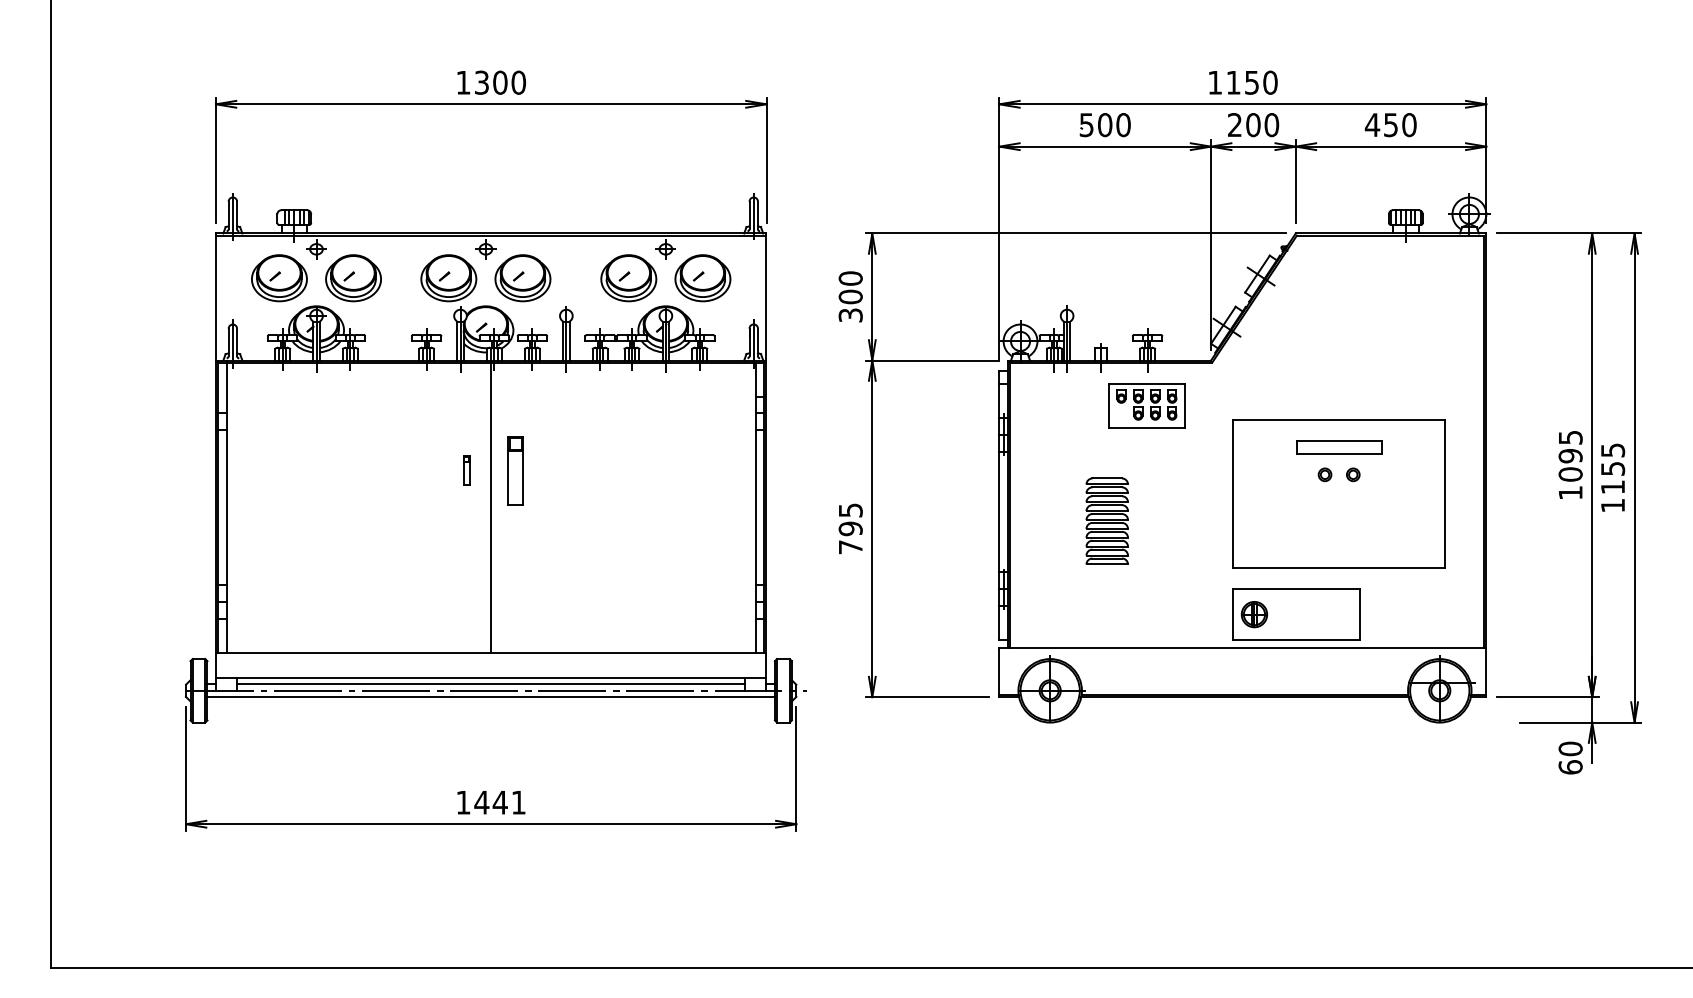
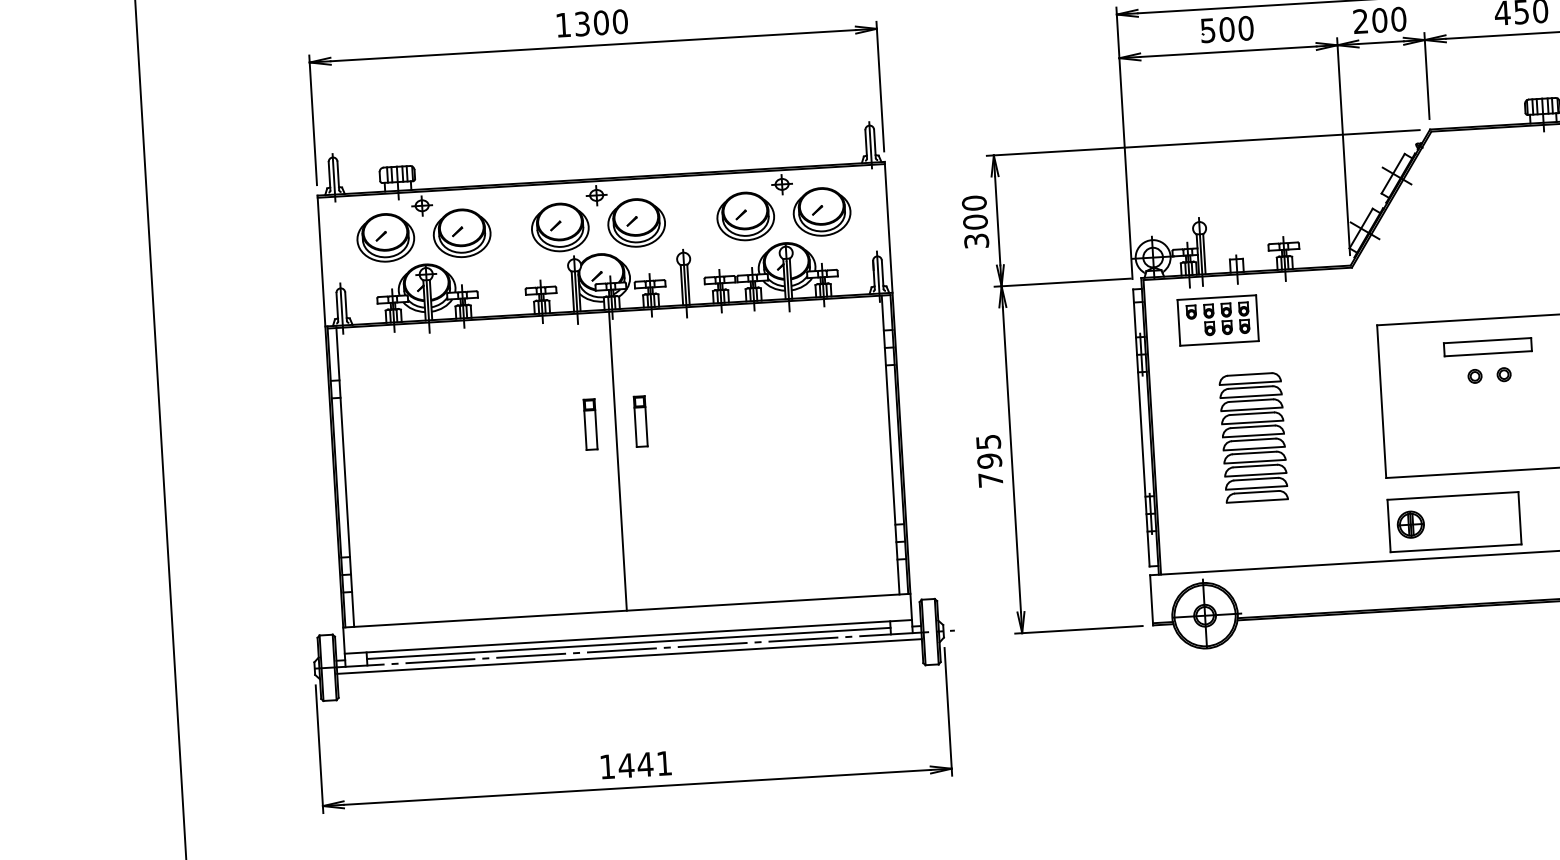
part: (1146, 405) -> (1217, 319), moved
part: (466, 470) -> (590, 424), size x1.67
part: (515, 470) -> (640, 421), size x0.71
part: (1106, 521) -> (1252, 437), size x1.43

